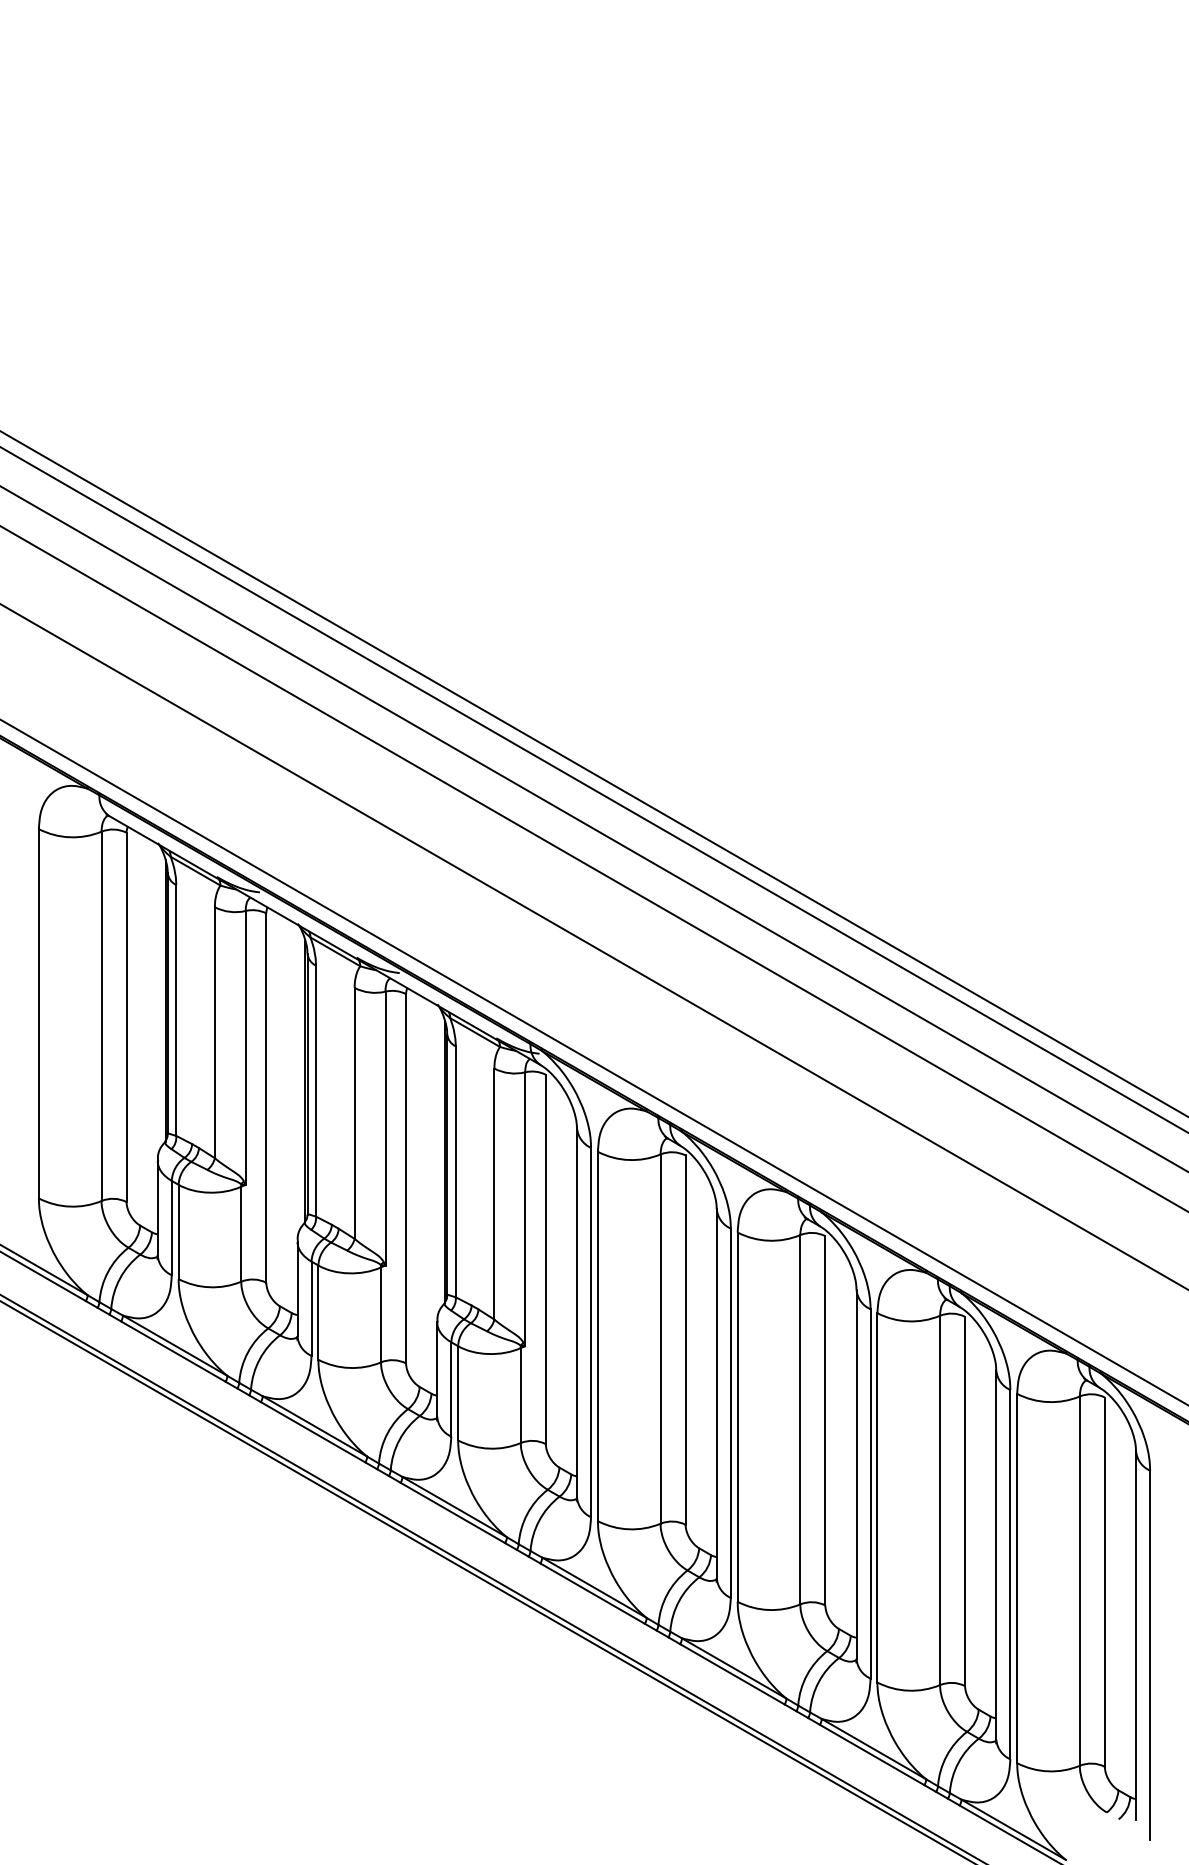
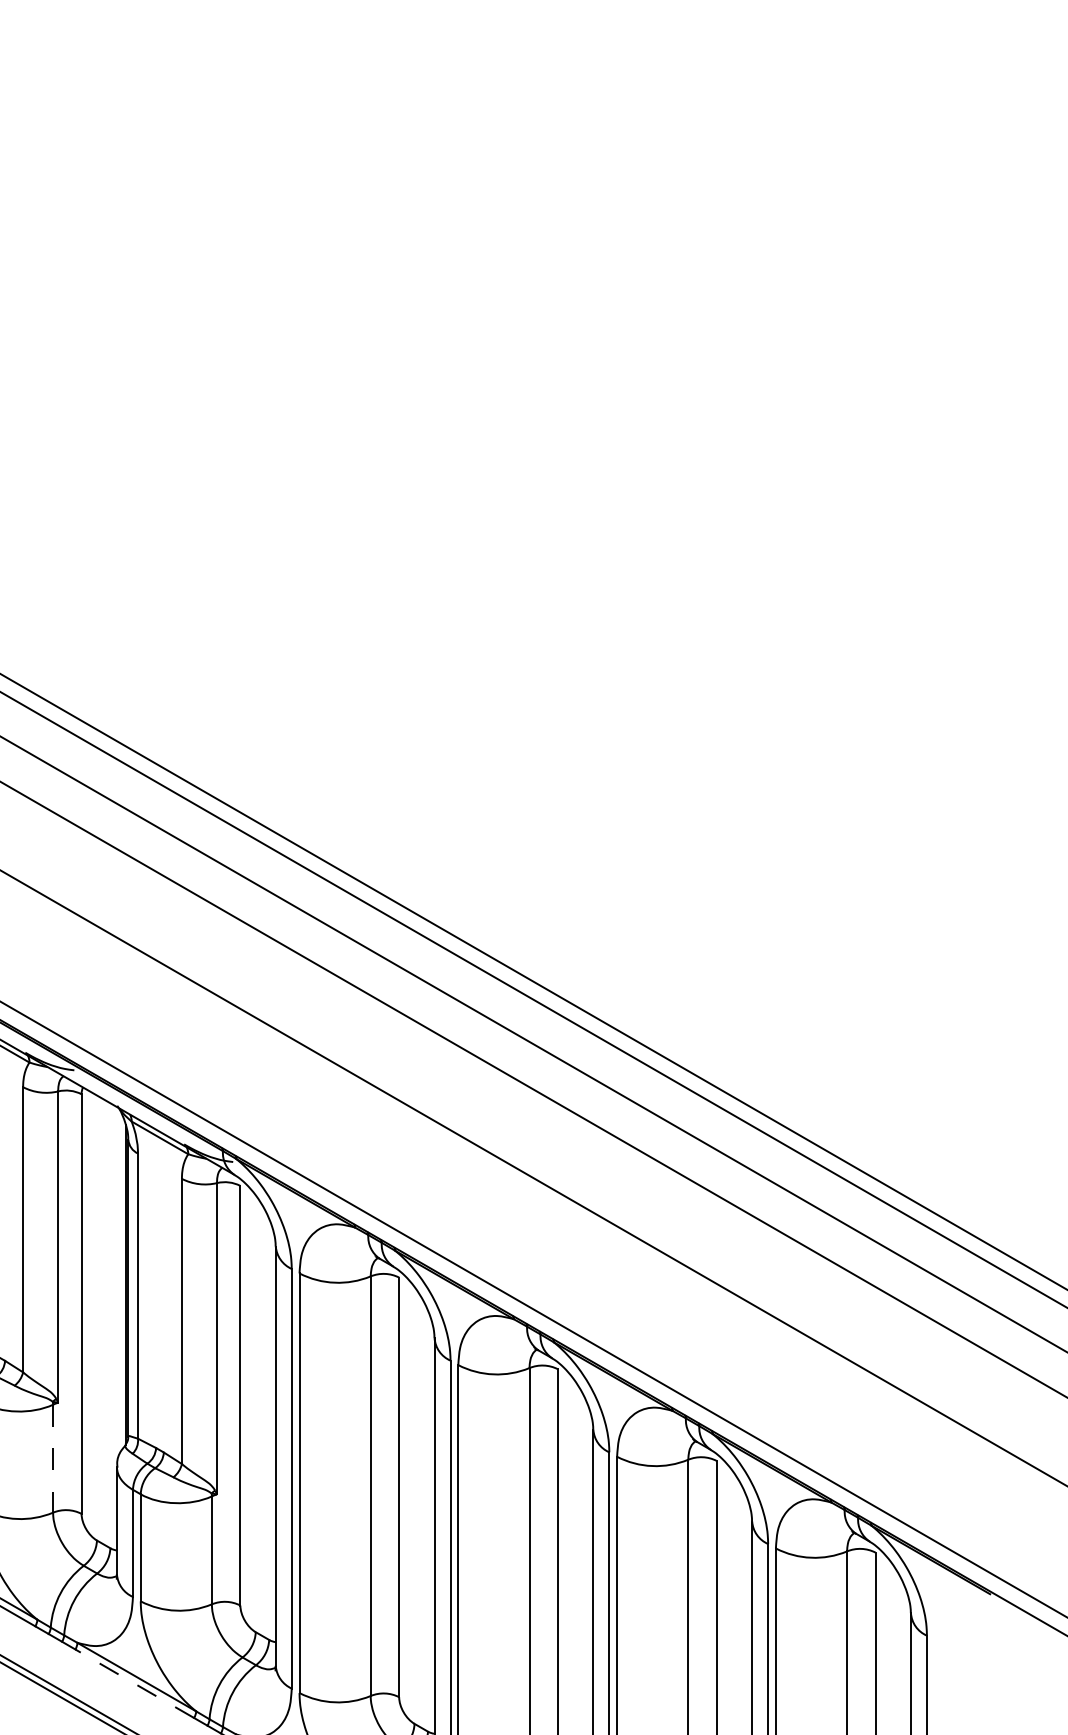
line: (381, 1315) -> (53, 1459), solid -> dashed
line: (452, 1512) -> (134, 1683), solid -> dashed

